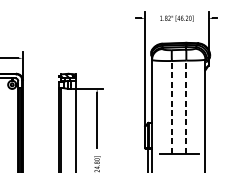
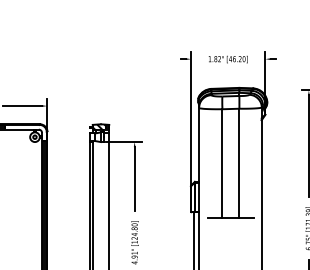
line: (171, 107) -> (222, 163), dashed -> solid
line: (186, 107) -> (239, 163), dashed -> solid

